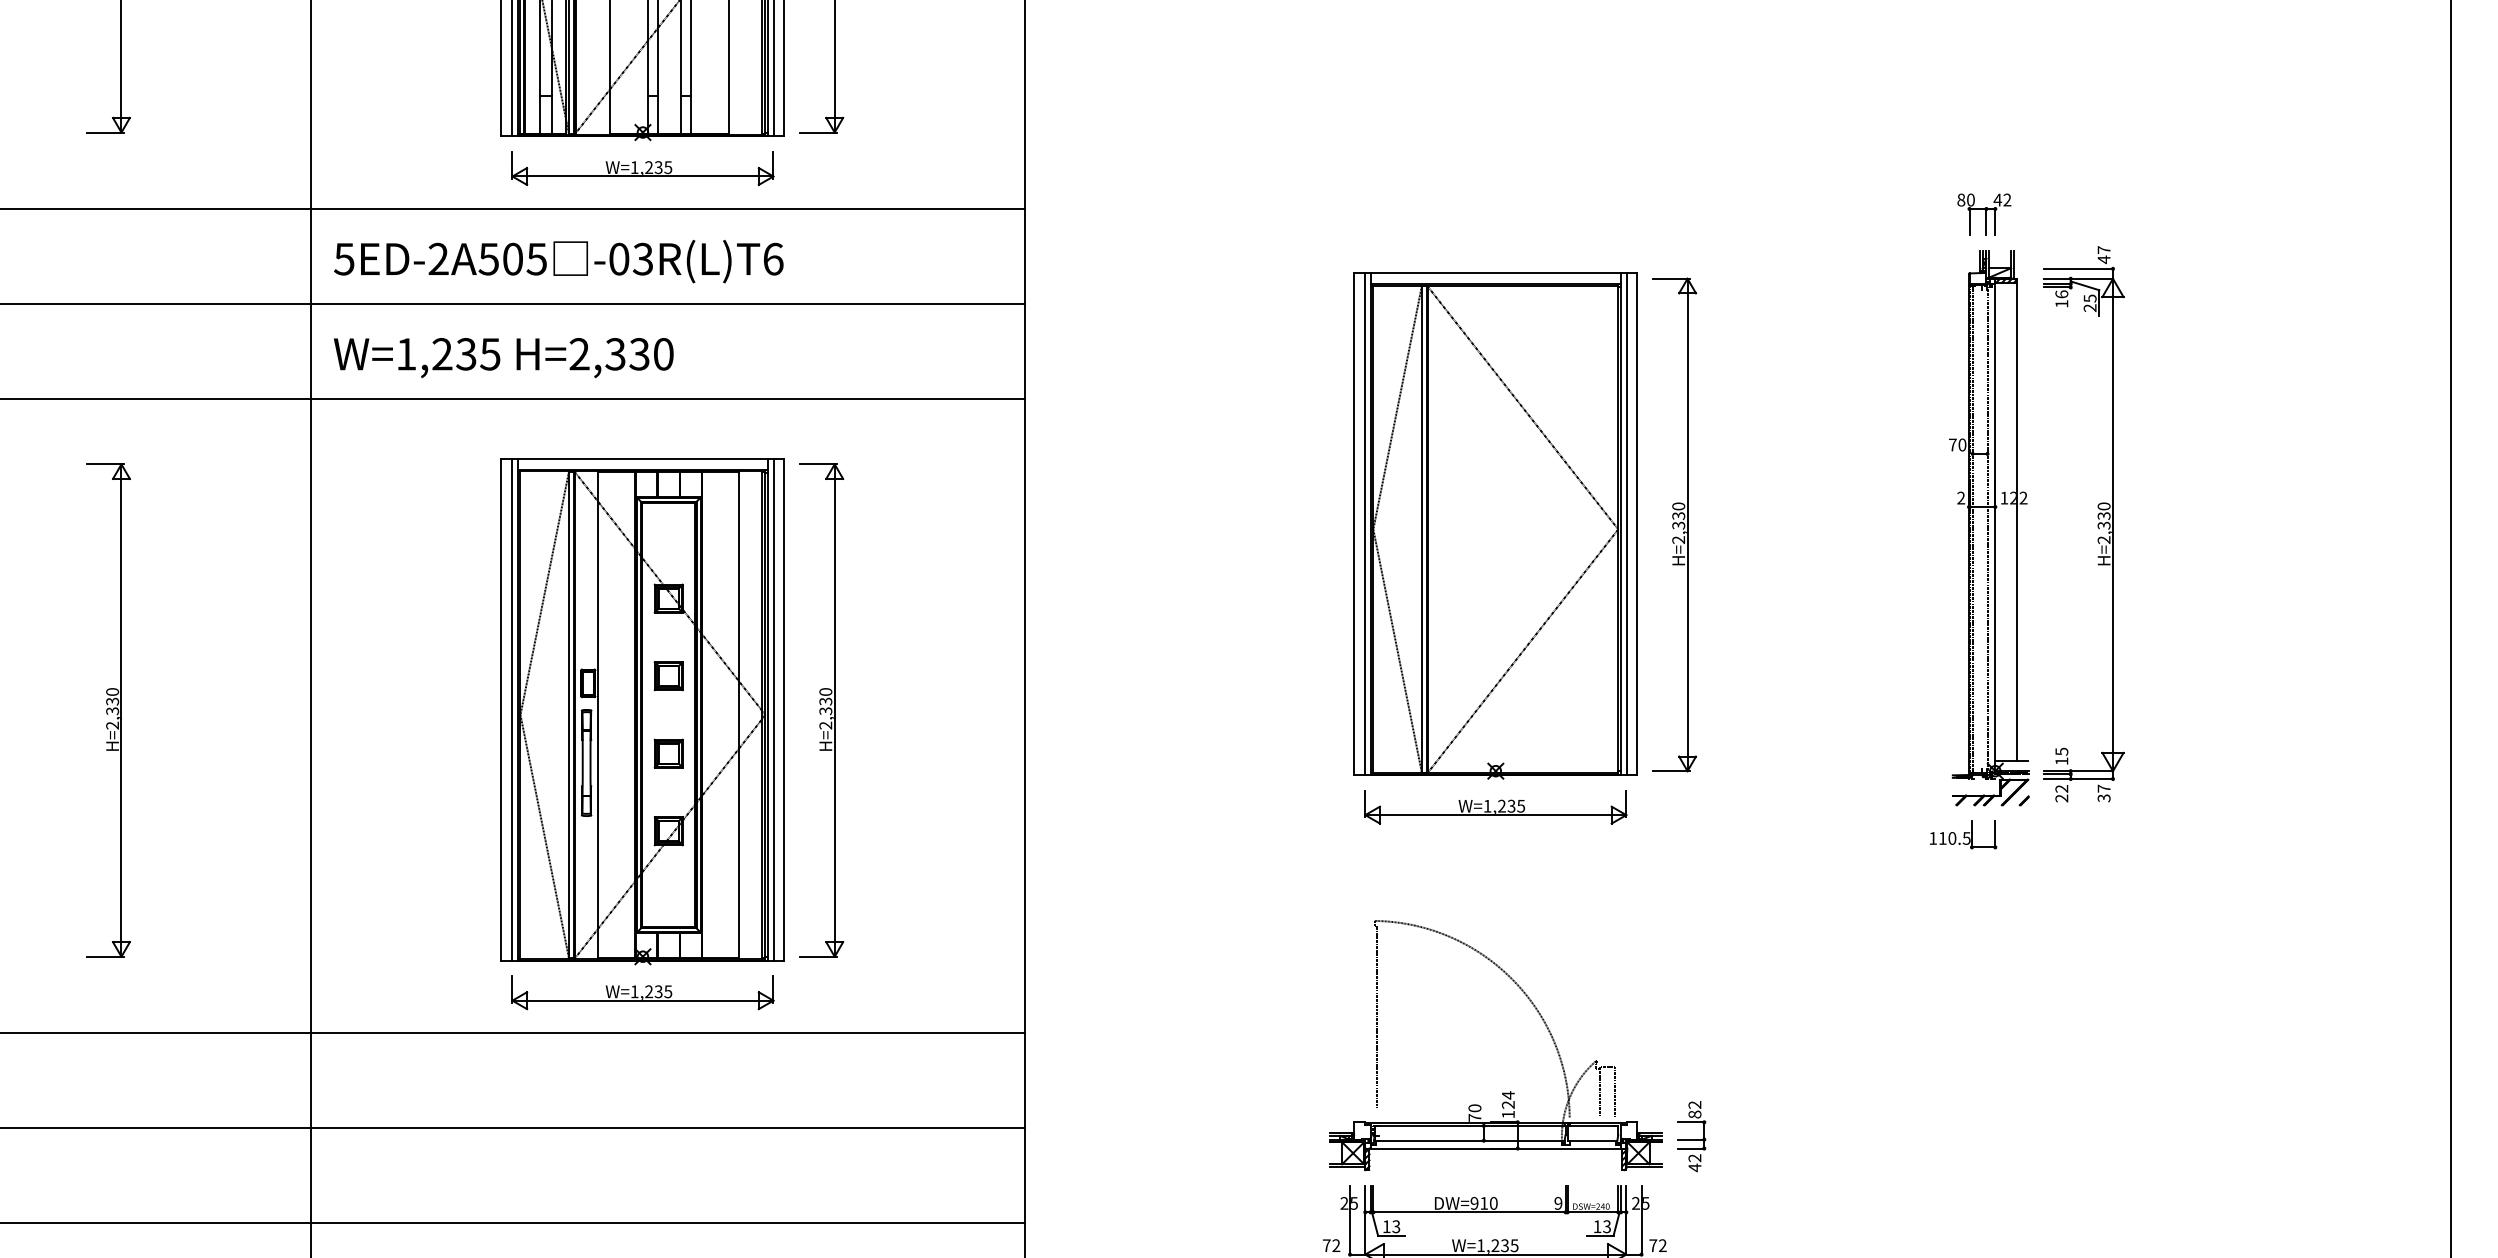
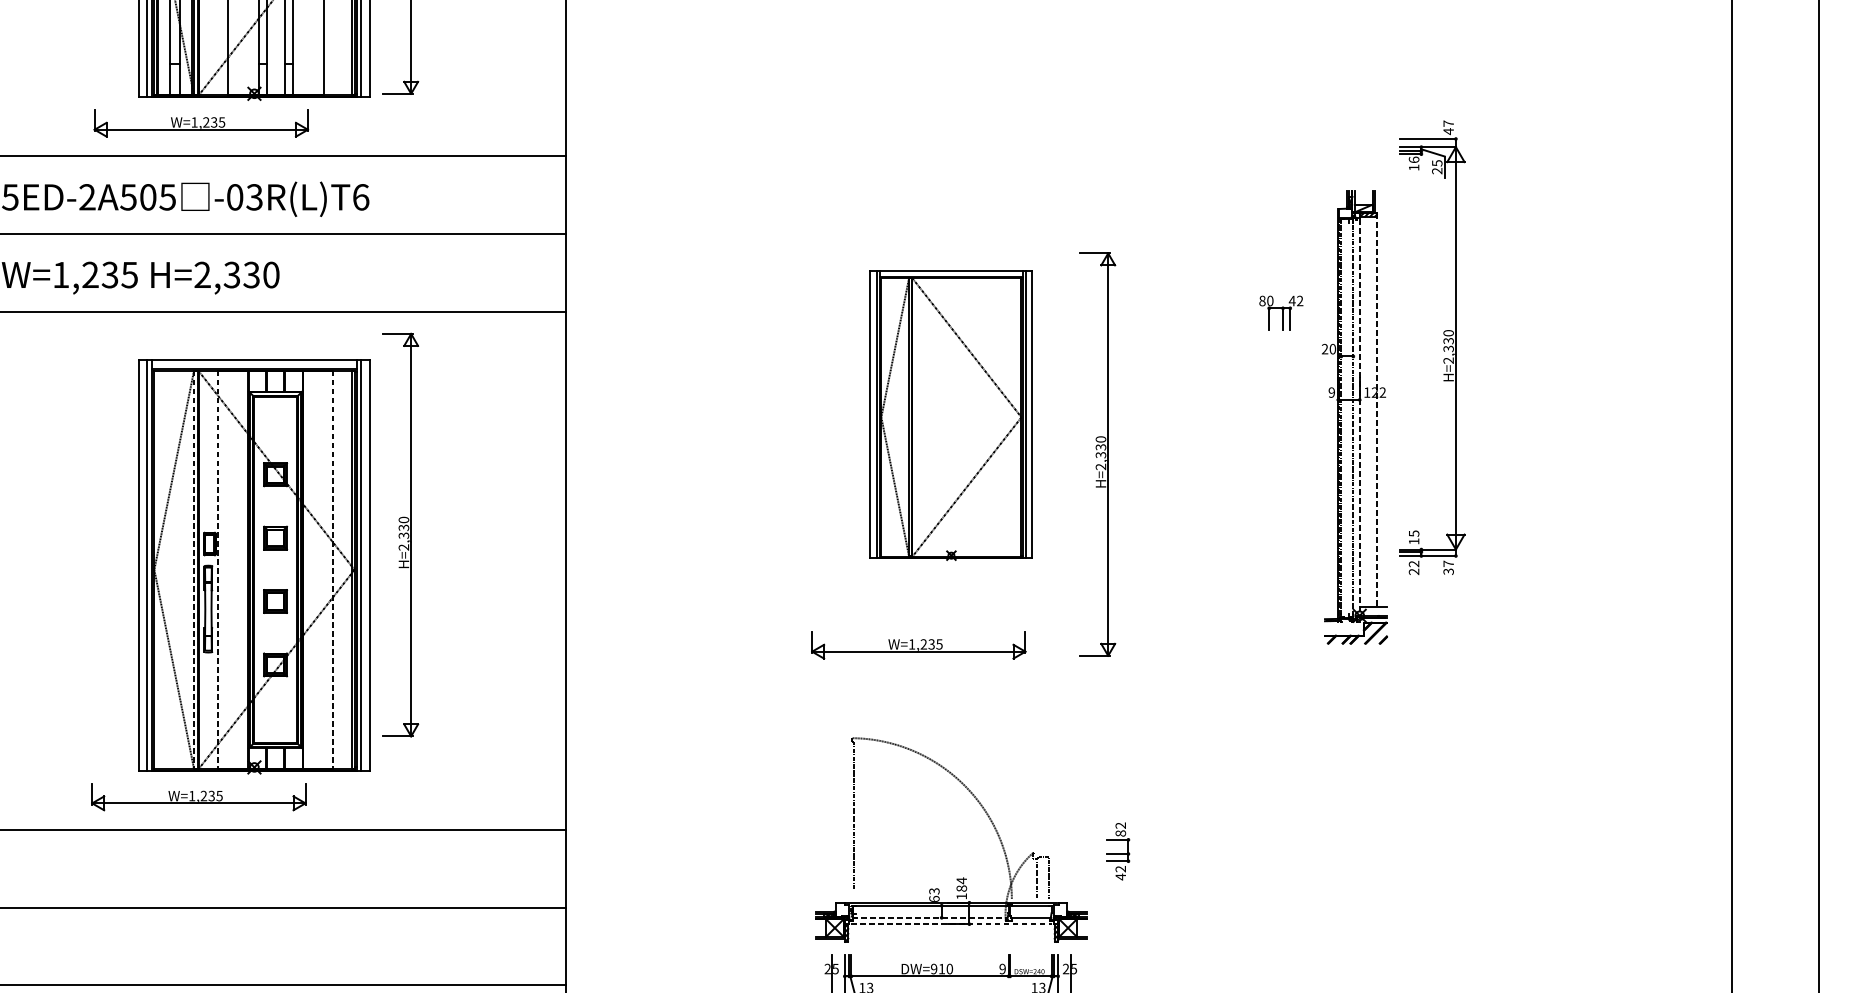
part: (642, 168) -> (200, 123), moved
part: (1984, 214) -> (1281, 312), moved
text: (1952, 444) -> (1324, 348), 70 -> 20
text: (1961, 498) -> (1332, 392), 2 -> 9
line: (2016, 519) -> (1377, 410), solid -> dashed
part: (1674, 524) -> (1097, 454), moved
part: (2097, 524) -> (1443, 347), moved
part: (1495, 525) -> (951, 414), size x0.7
line: (1995, 528) -> (1359, 417), solid -> dashed
part: (821, 710) -> (400, 535), moved
line: (569, 714) -> (194, 569), solid -> dashed
line: (598, 714) -> (218, 569), solid -> dashed
line: (739, 714) -> (333, 569), solid -> dashed
part: (1495, 807) -> (918, 645), moved
part: (1963, 834) -> (1333, 667), removed
part: (642, 992) -> (198, 796), moved
text: (1508, 1104) -> (961, 888), 124 -> 184
text: (1474, 1112) -> (934, 894), 70 -> 63
part: (1691, 1136) -> (1117, 851), moved
line: (1469, 1140) -> (929, 917), solid -> dashed
line: (1496, 1148) -> (952, 924), solid -> dashed

